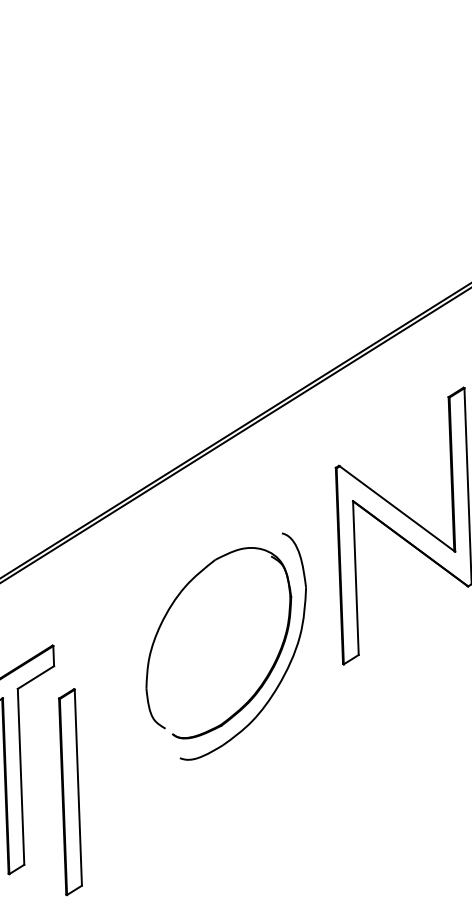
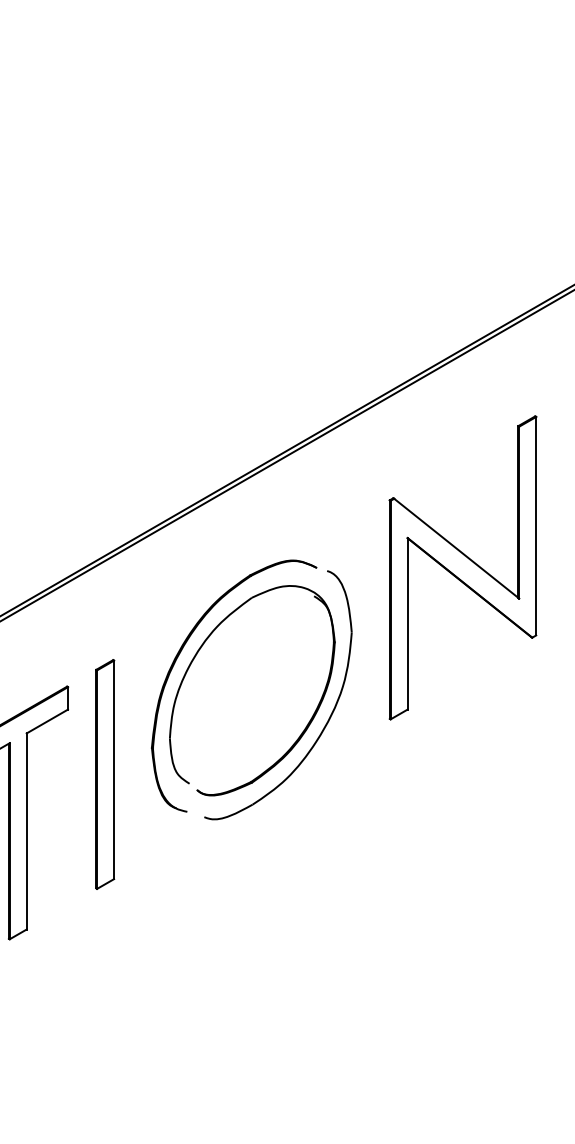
part: (151, 615) -> (178, 657), added
part: (70, 792) -> (105, 774), moved

